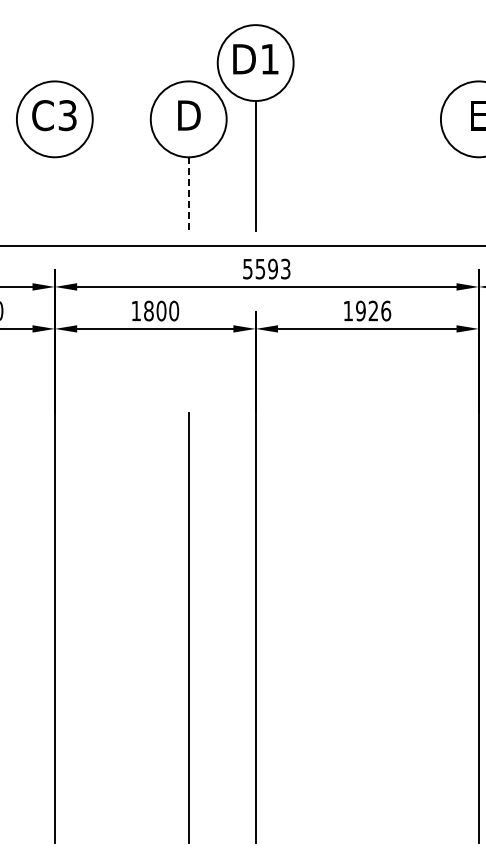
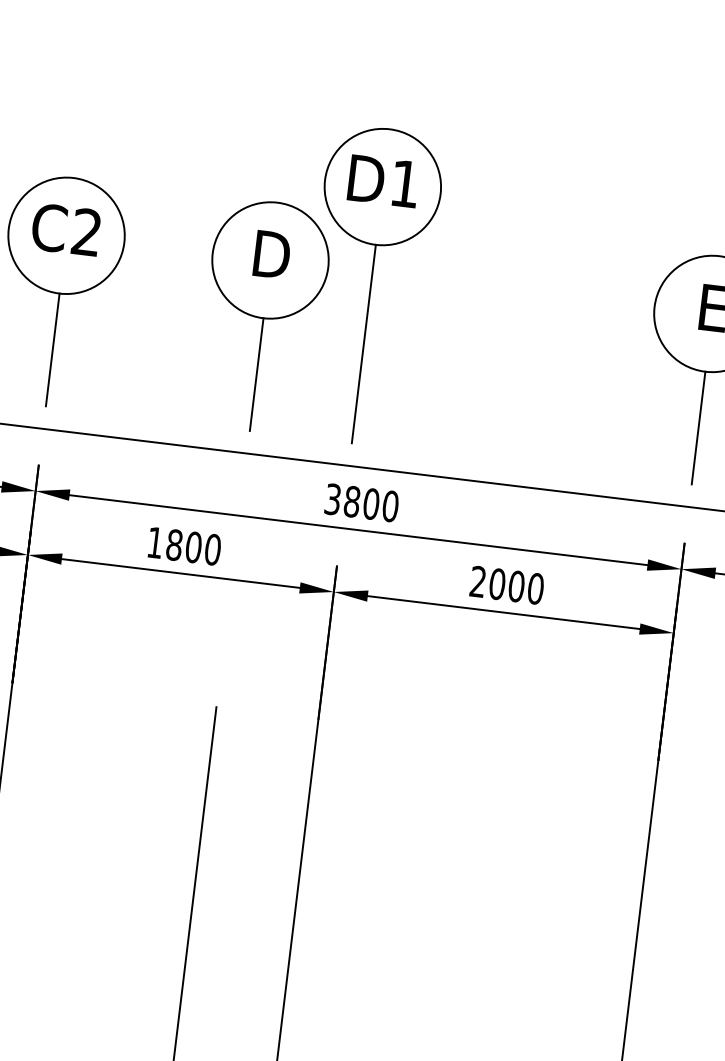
text: (67, 115) -> (86, 232), C3 -> C2
line: (54, 194) -> (52, 350), added
line: (188, 194) -> (256, 374), dashed -> solid
line: (478, 194) -> (697, 428), added
text: (266, 268) -> (361, 501), 5593 -> 3800
text: (367, 310) -> (507, 584), 1926 -> 2000

